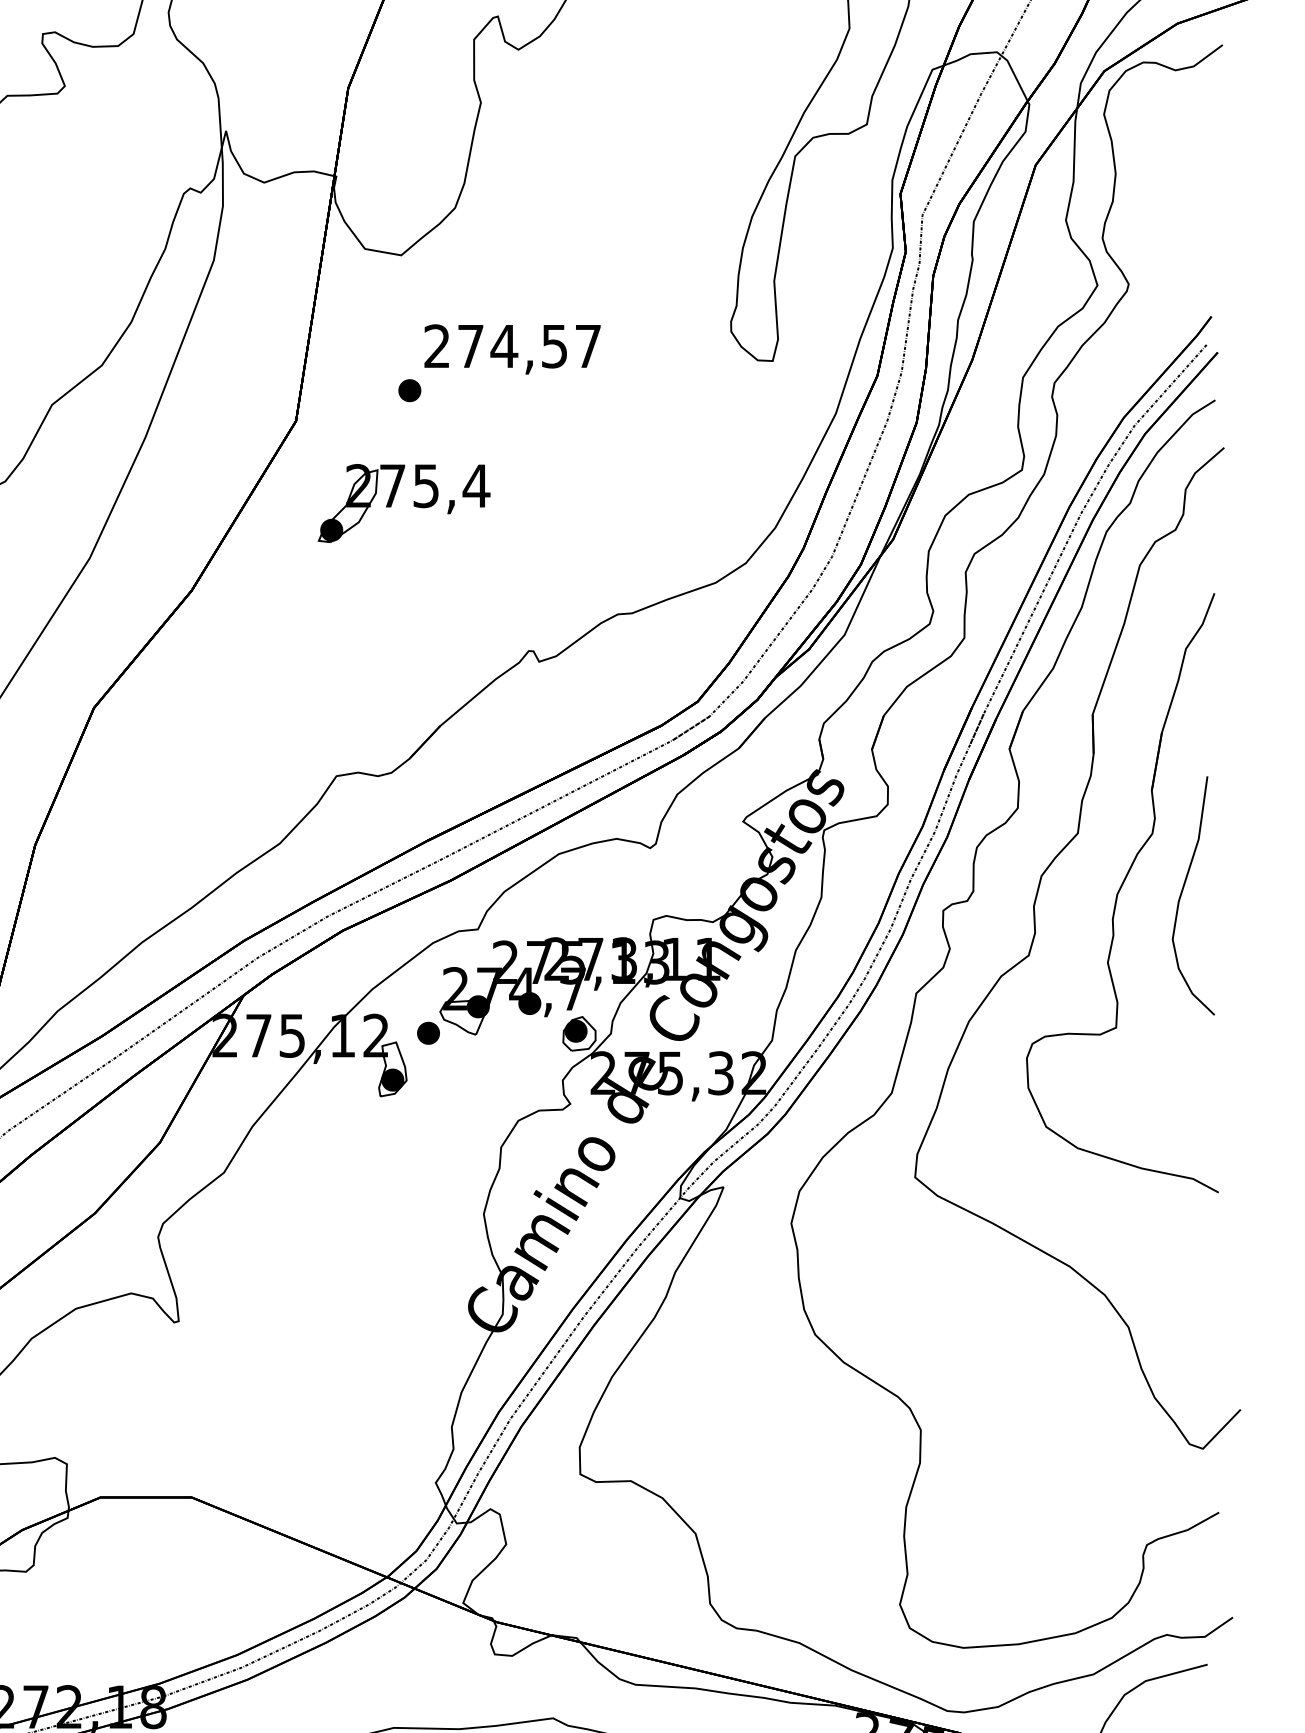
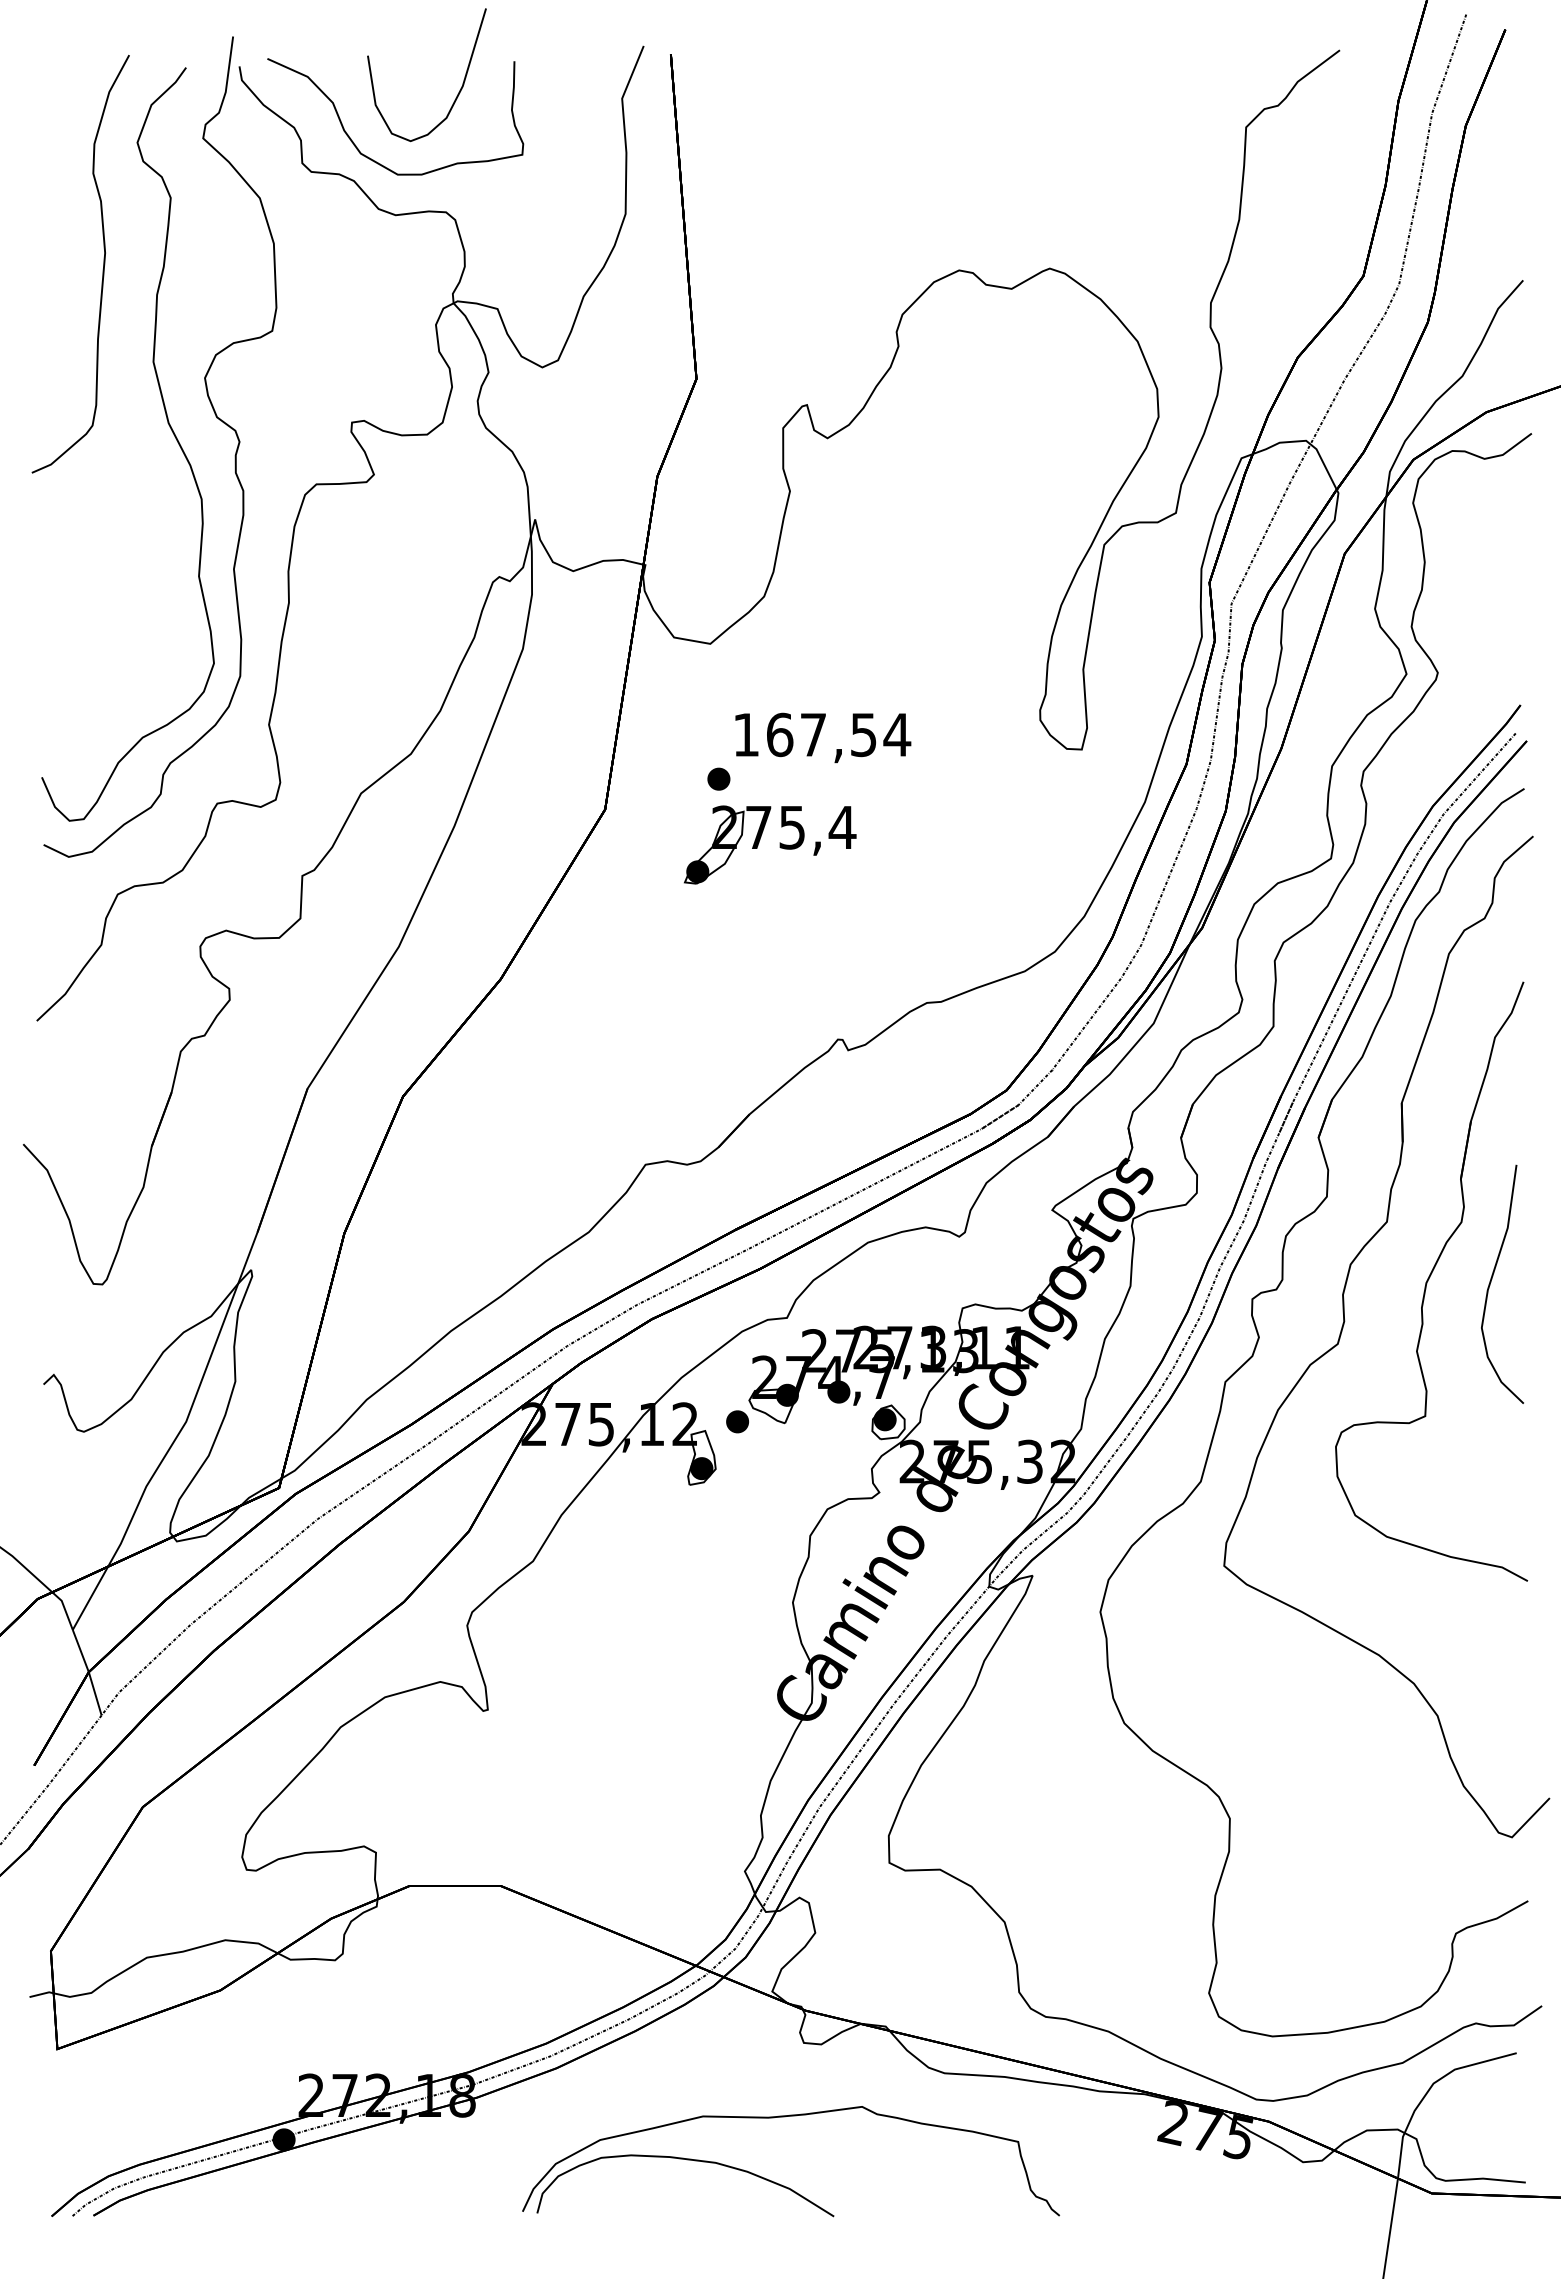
text: (513, 345) -> (822, 734), 274,57 -> 167,54
part: (413, 502) -> (779, 844), moved

